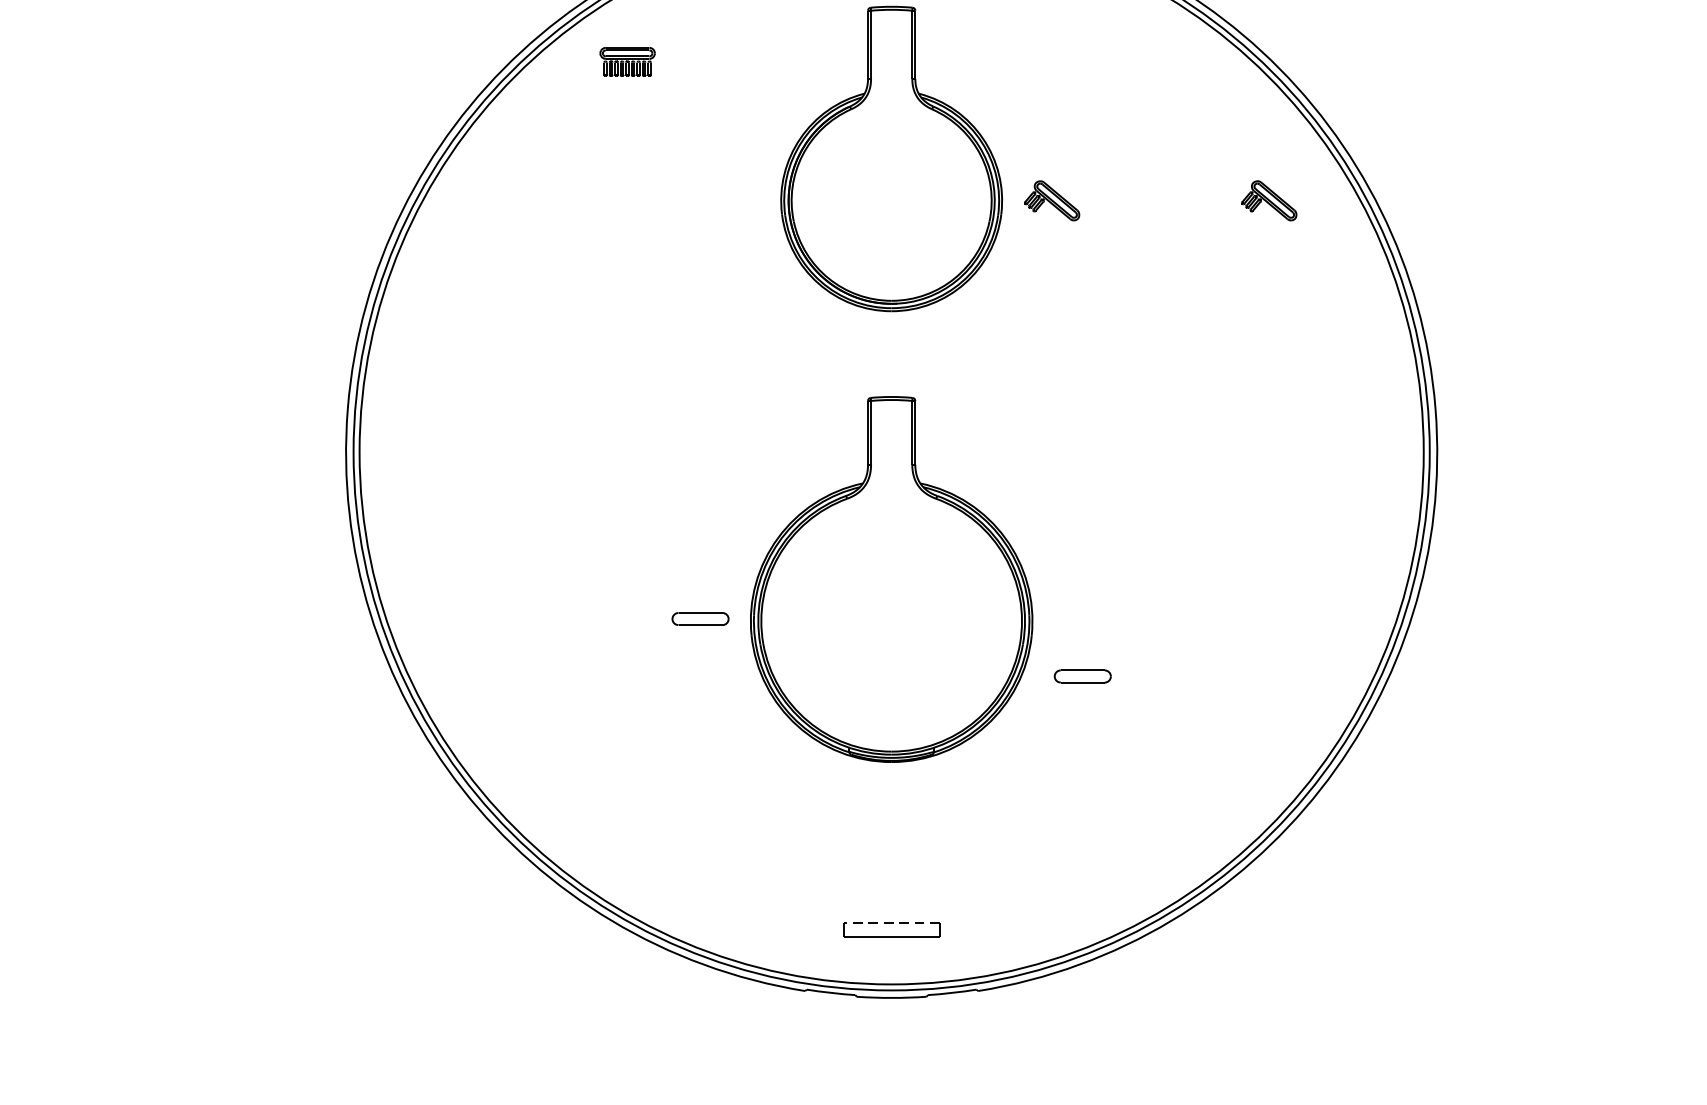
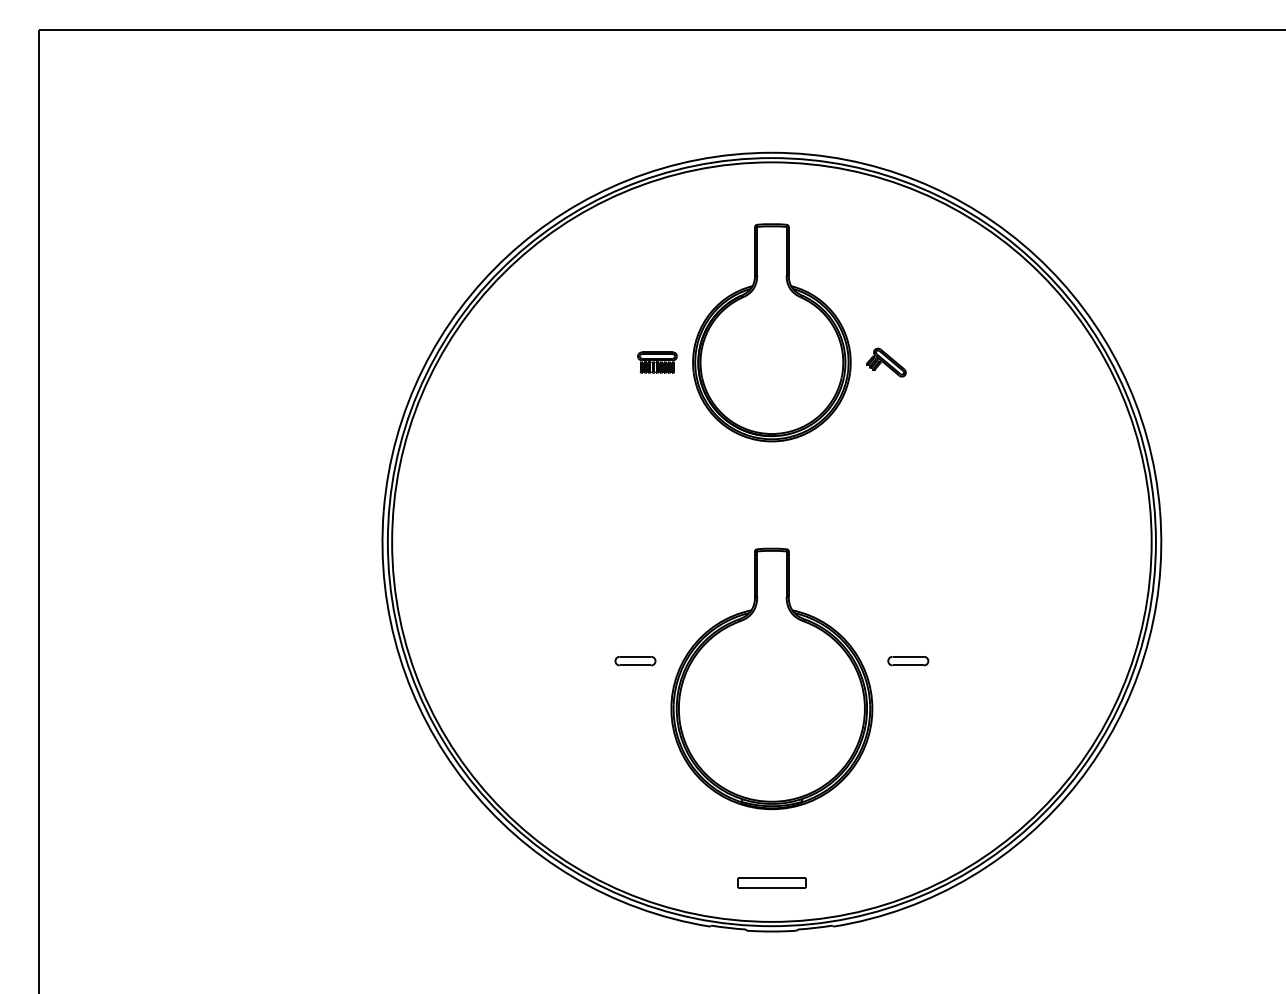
part: (627, 61) -> (657, 362), moved
part: (1269, 200) -> (1041, 362), removed
part: (891, 578) -> (771, 678), moved
part: (1083, 677) -> (908, 661), moved
line: (891, 922) -> (771, 877), dashed -> solid

